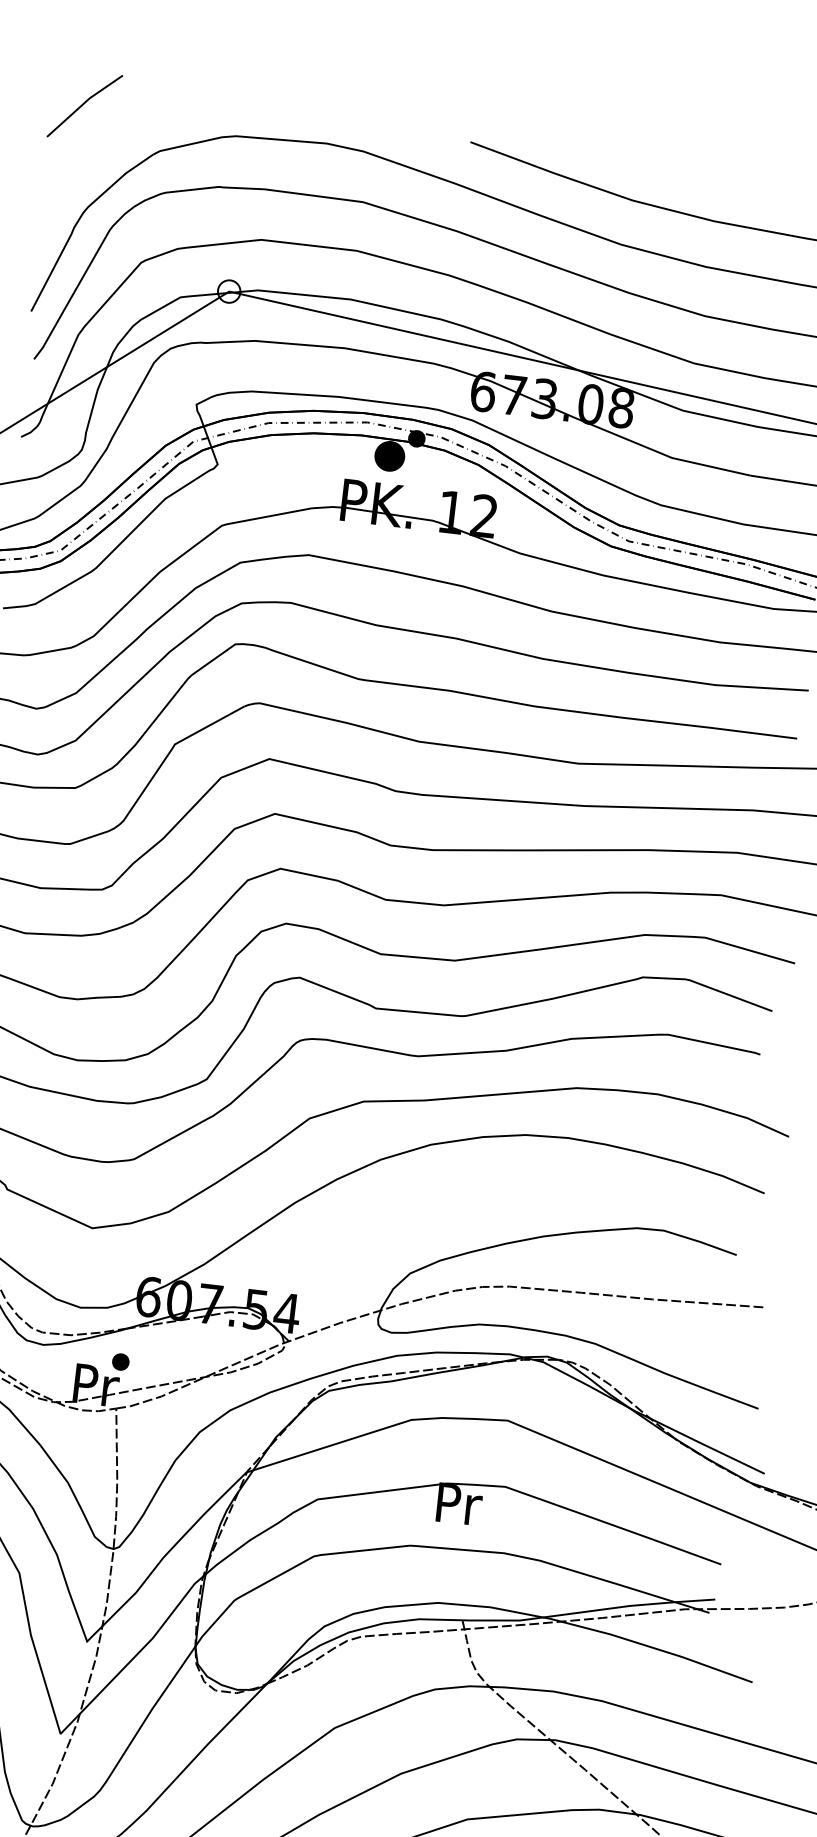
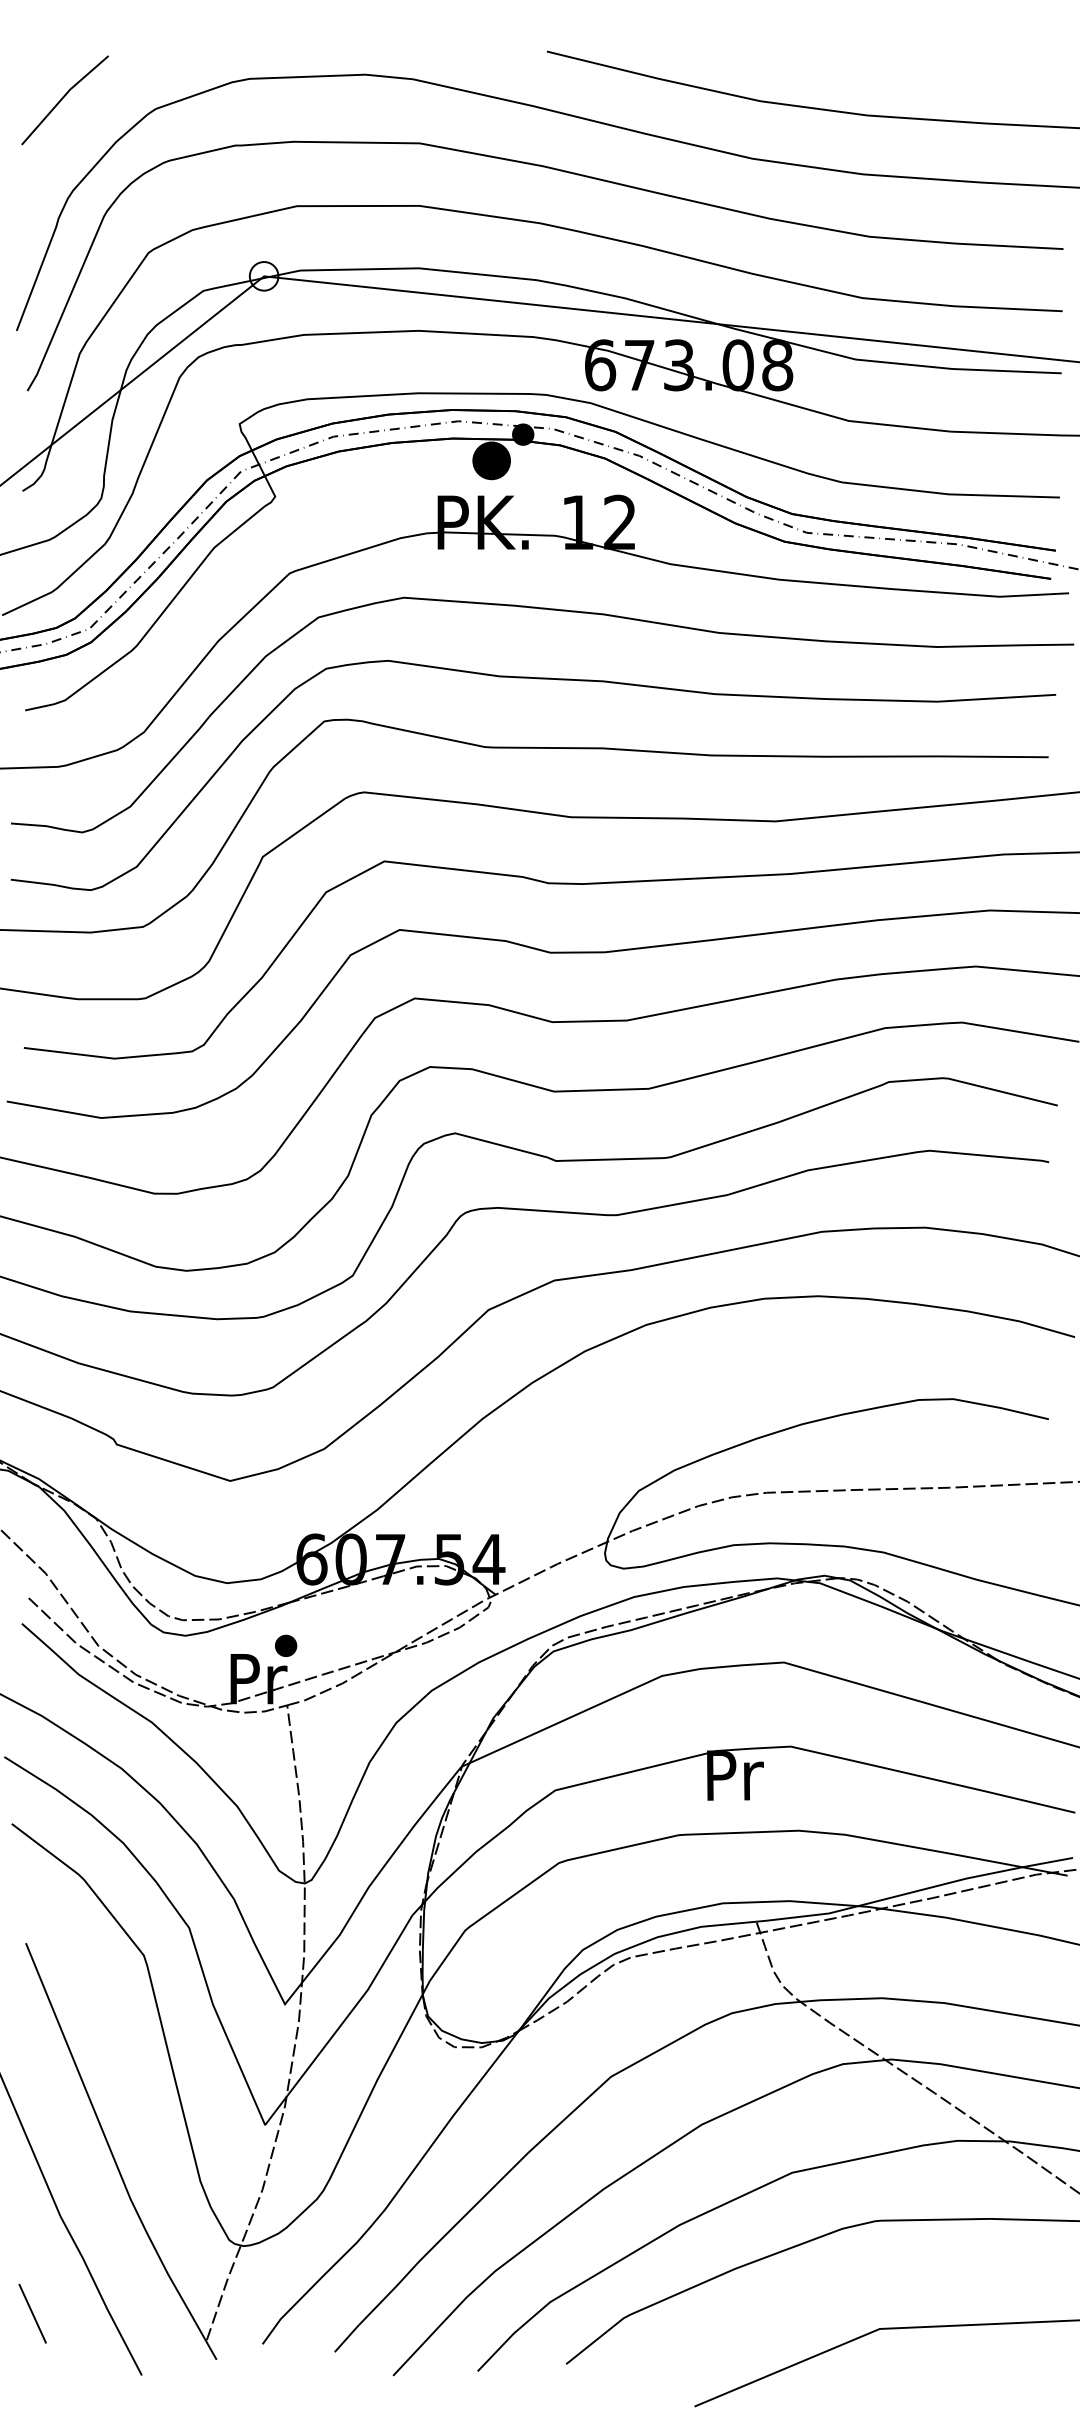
line: (83, 104) -> (63, 98), moved

